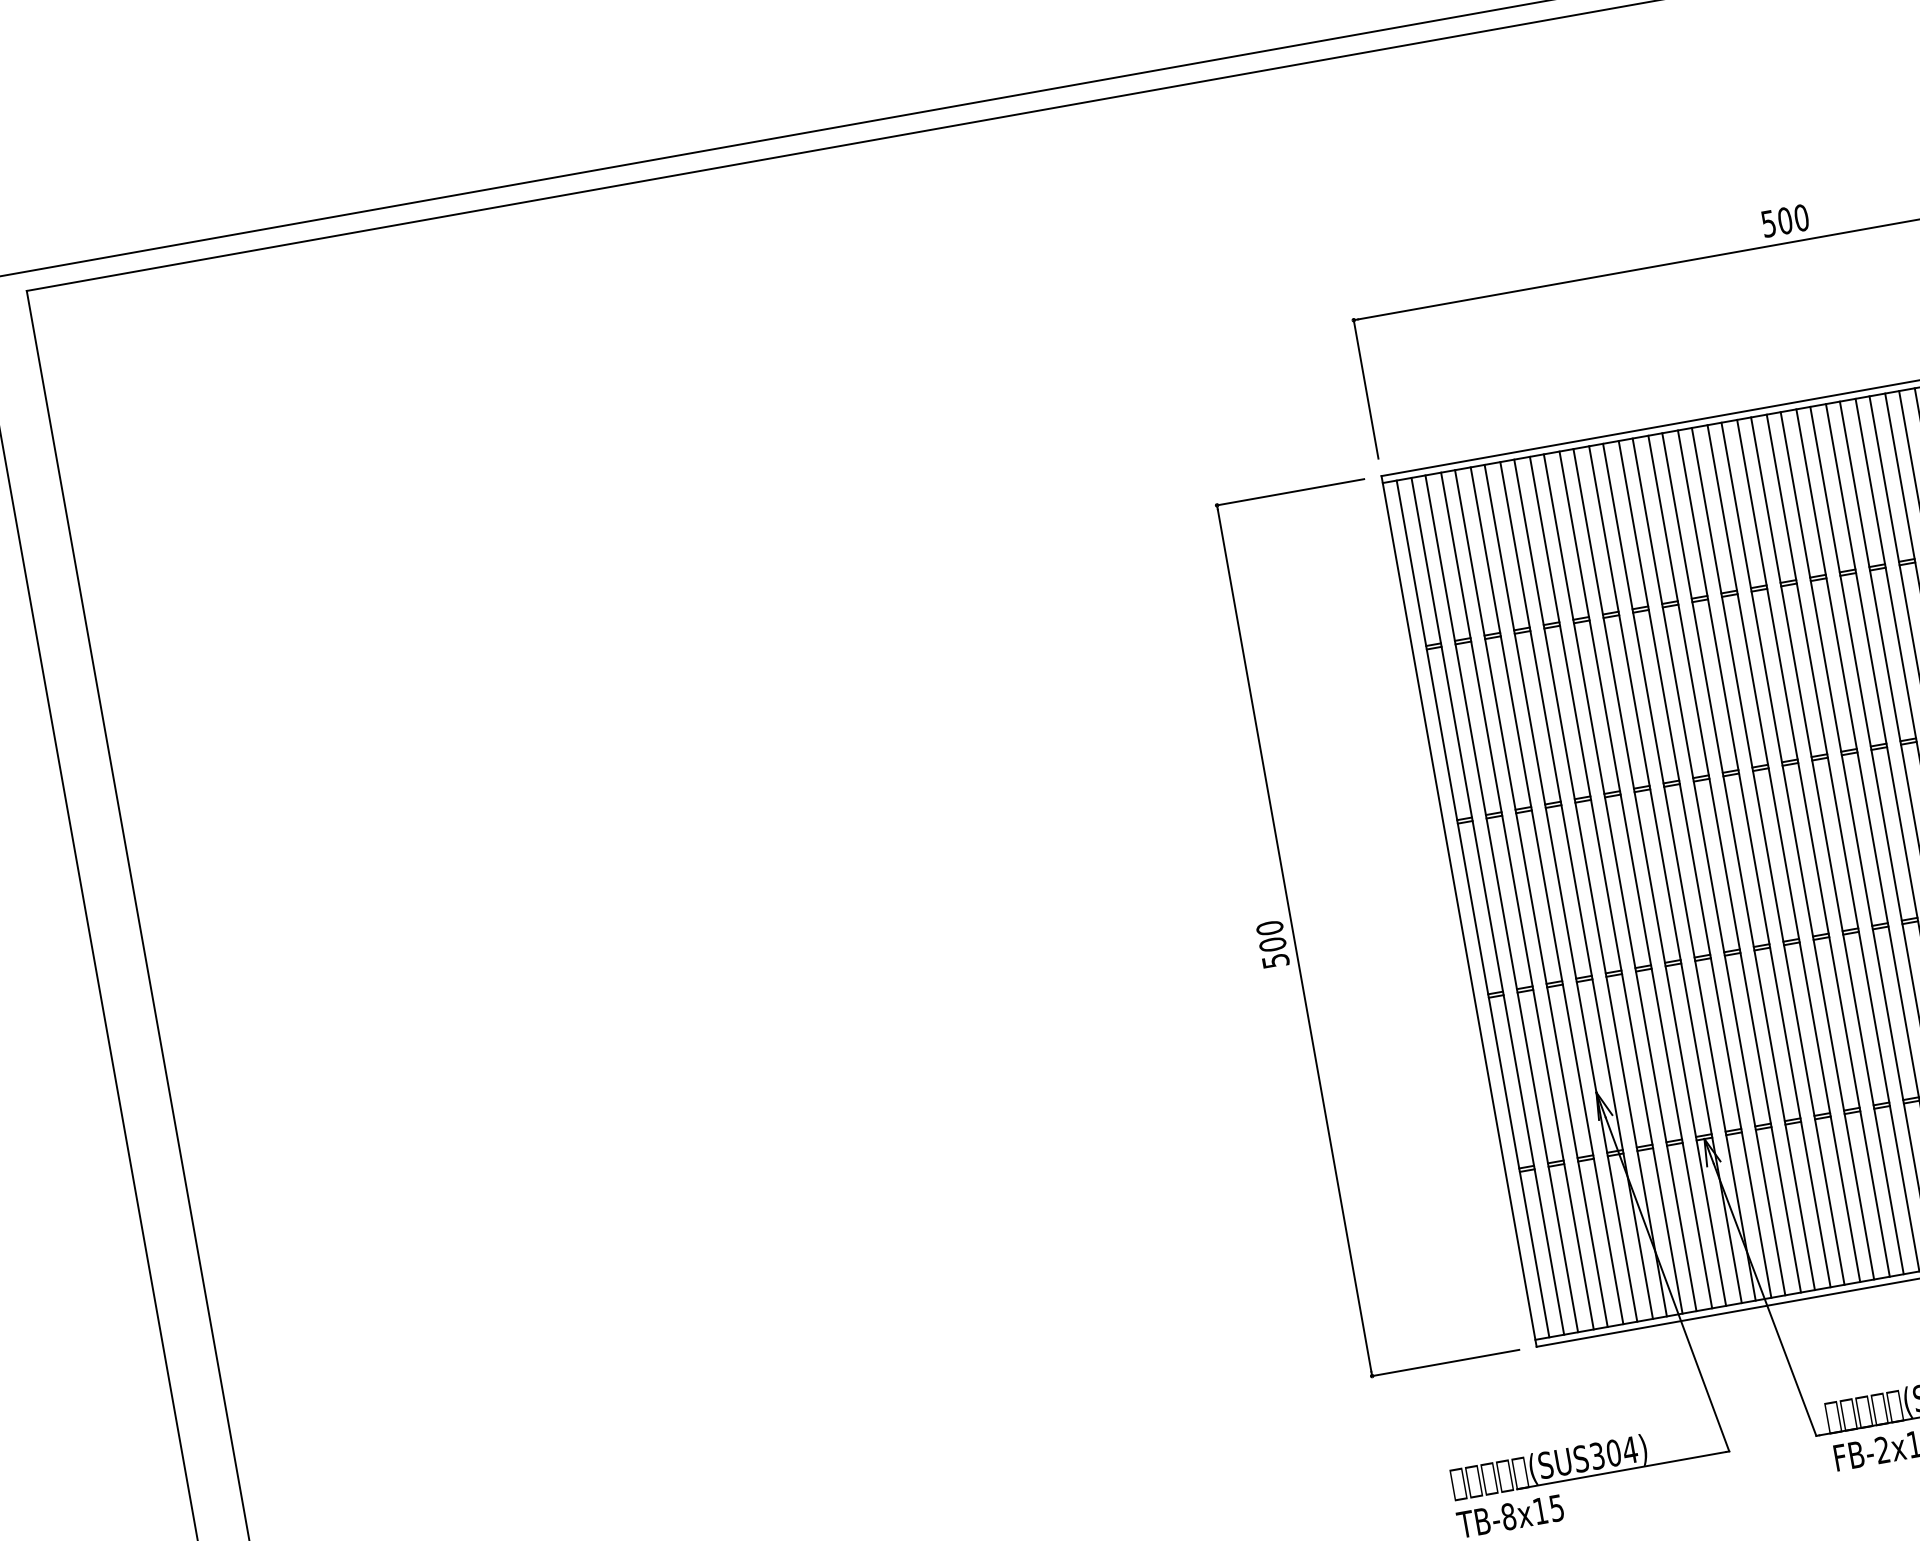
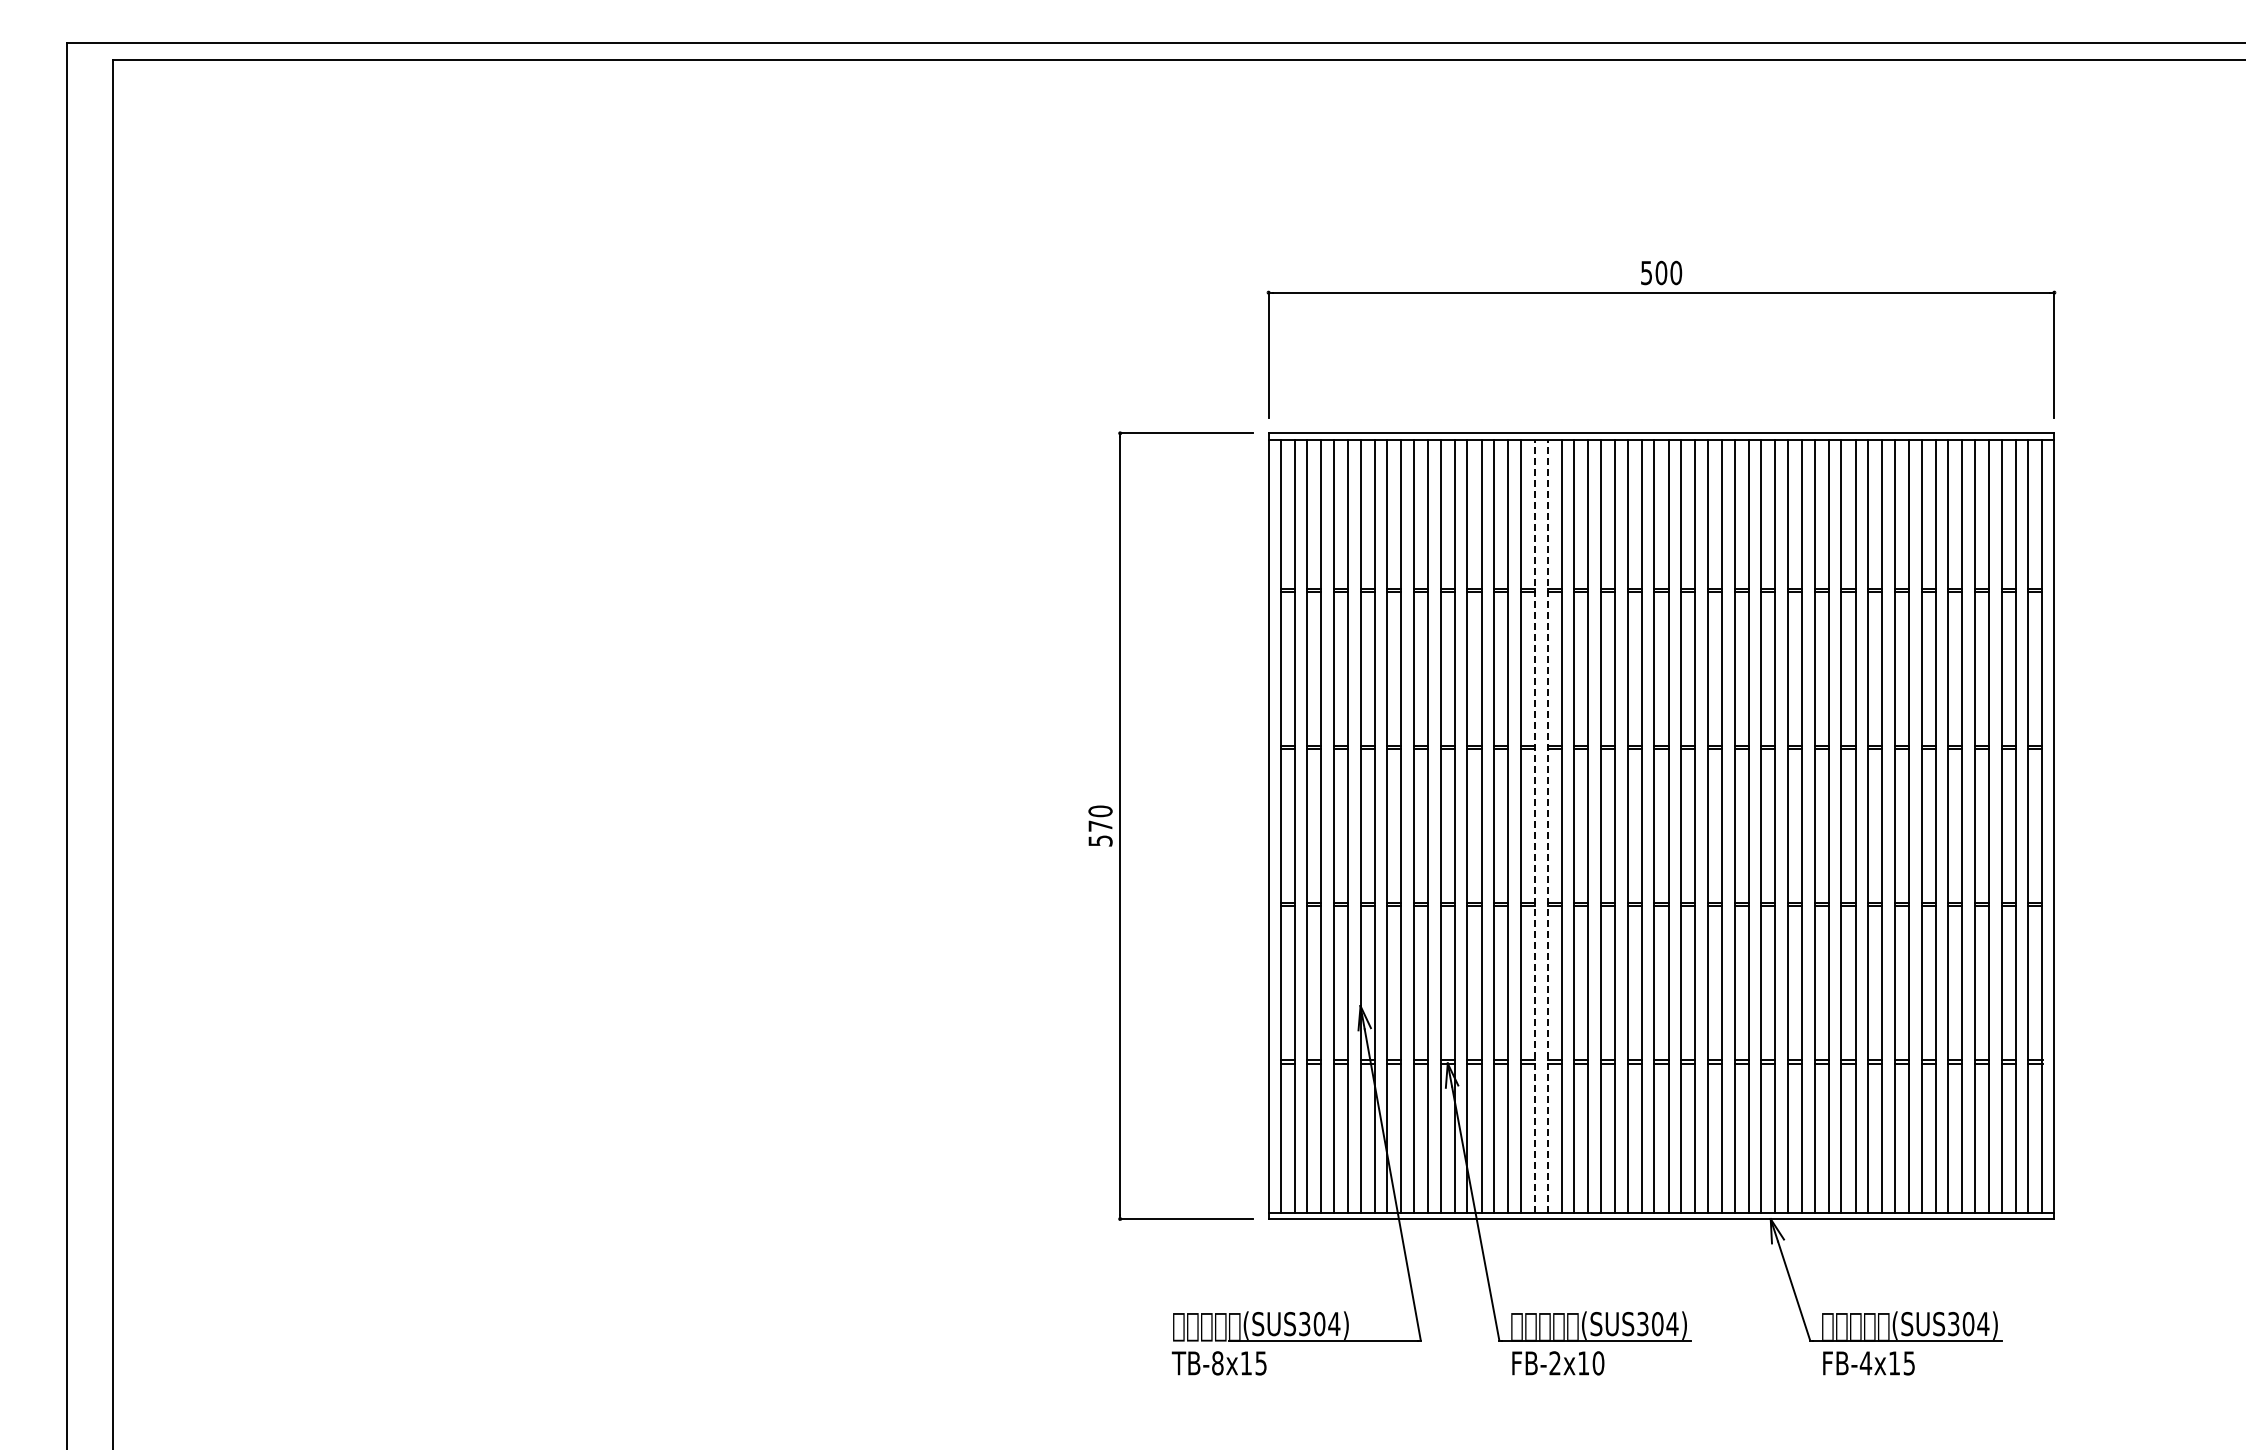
line: (1768, 856) -> (1547, 826), solid -> dashed
line: (1753, 859) -> (1534, 826), solid -> dashed
text: (1272, 943) -> (1100, 825), 500 -> 570

